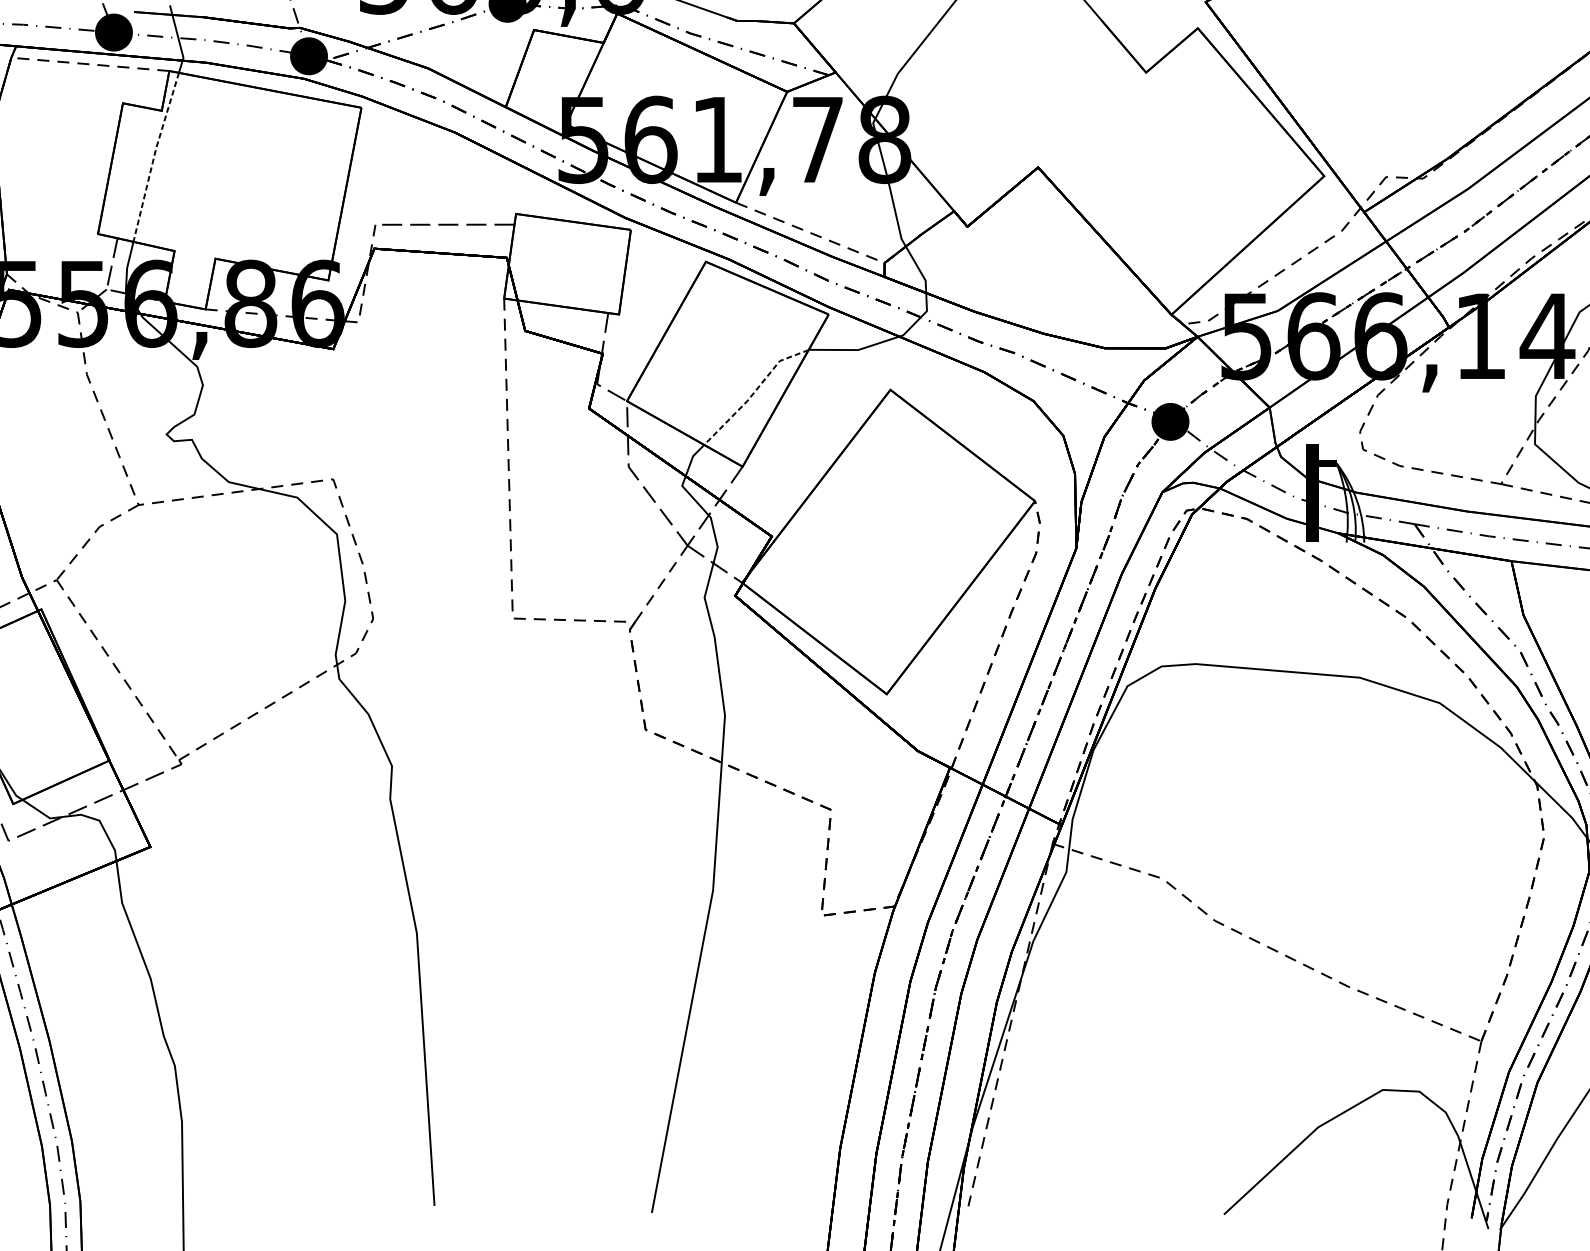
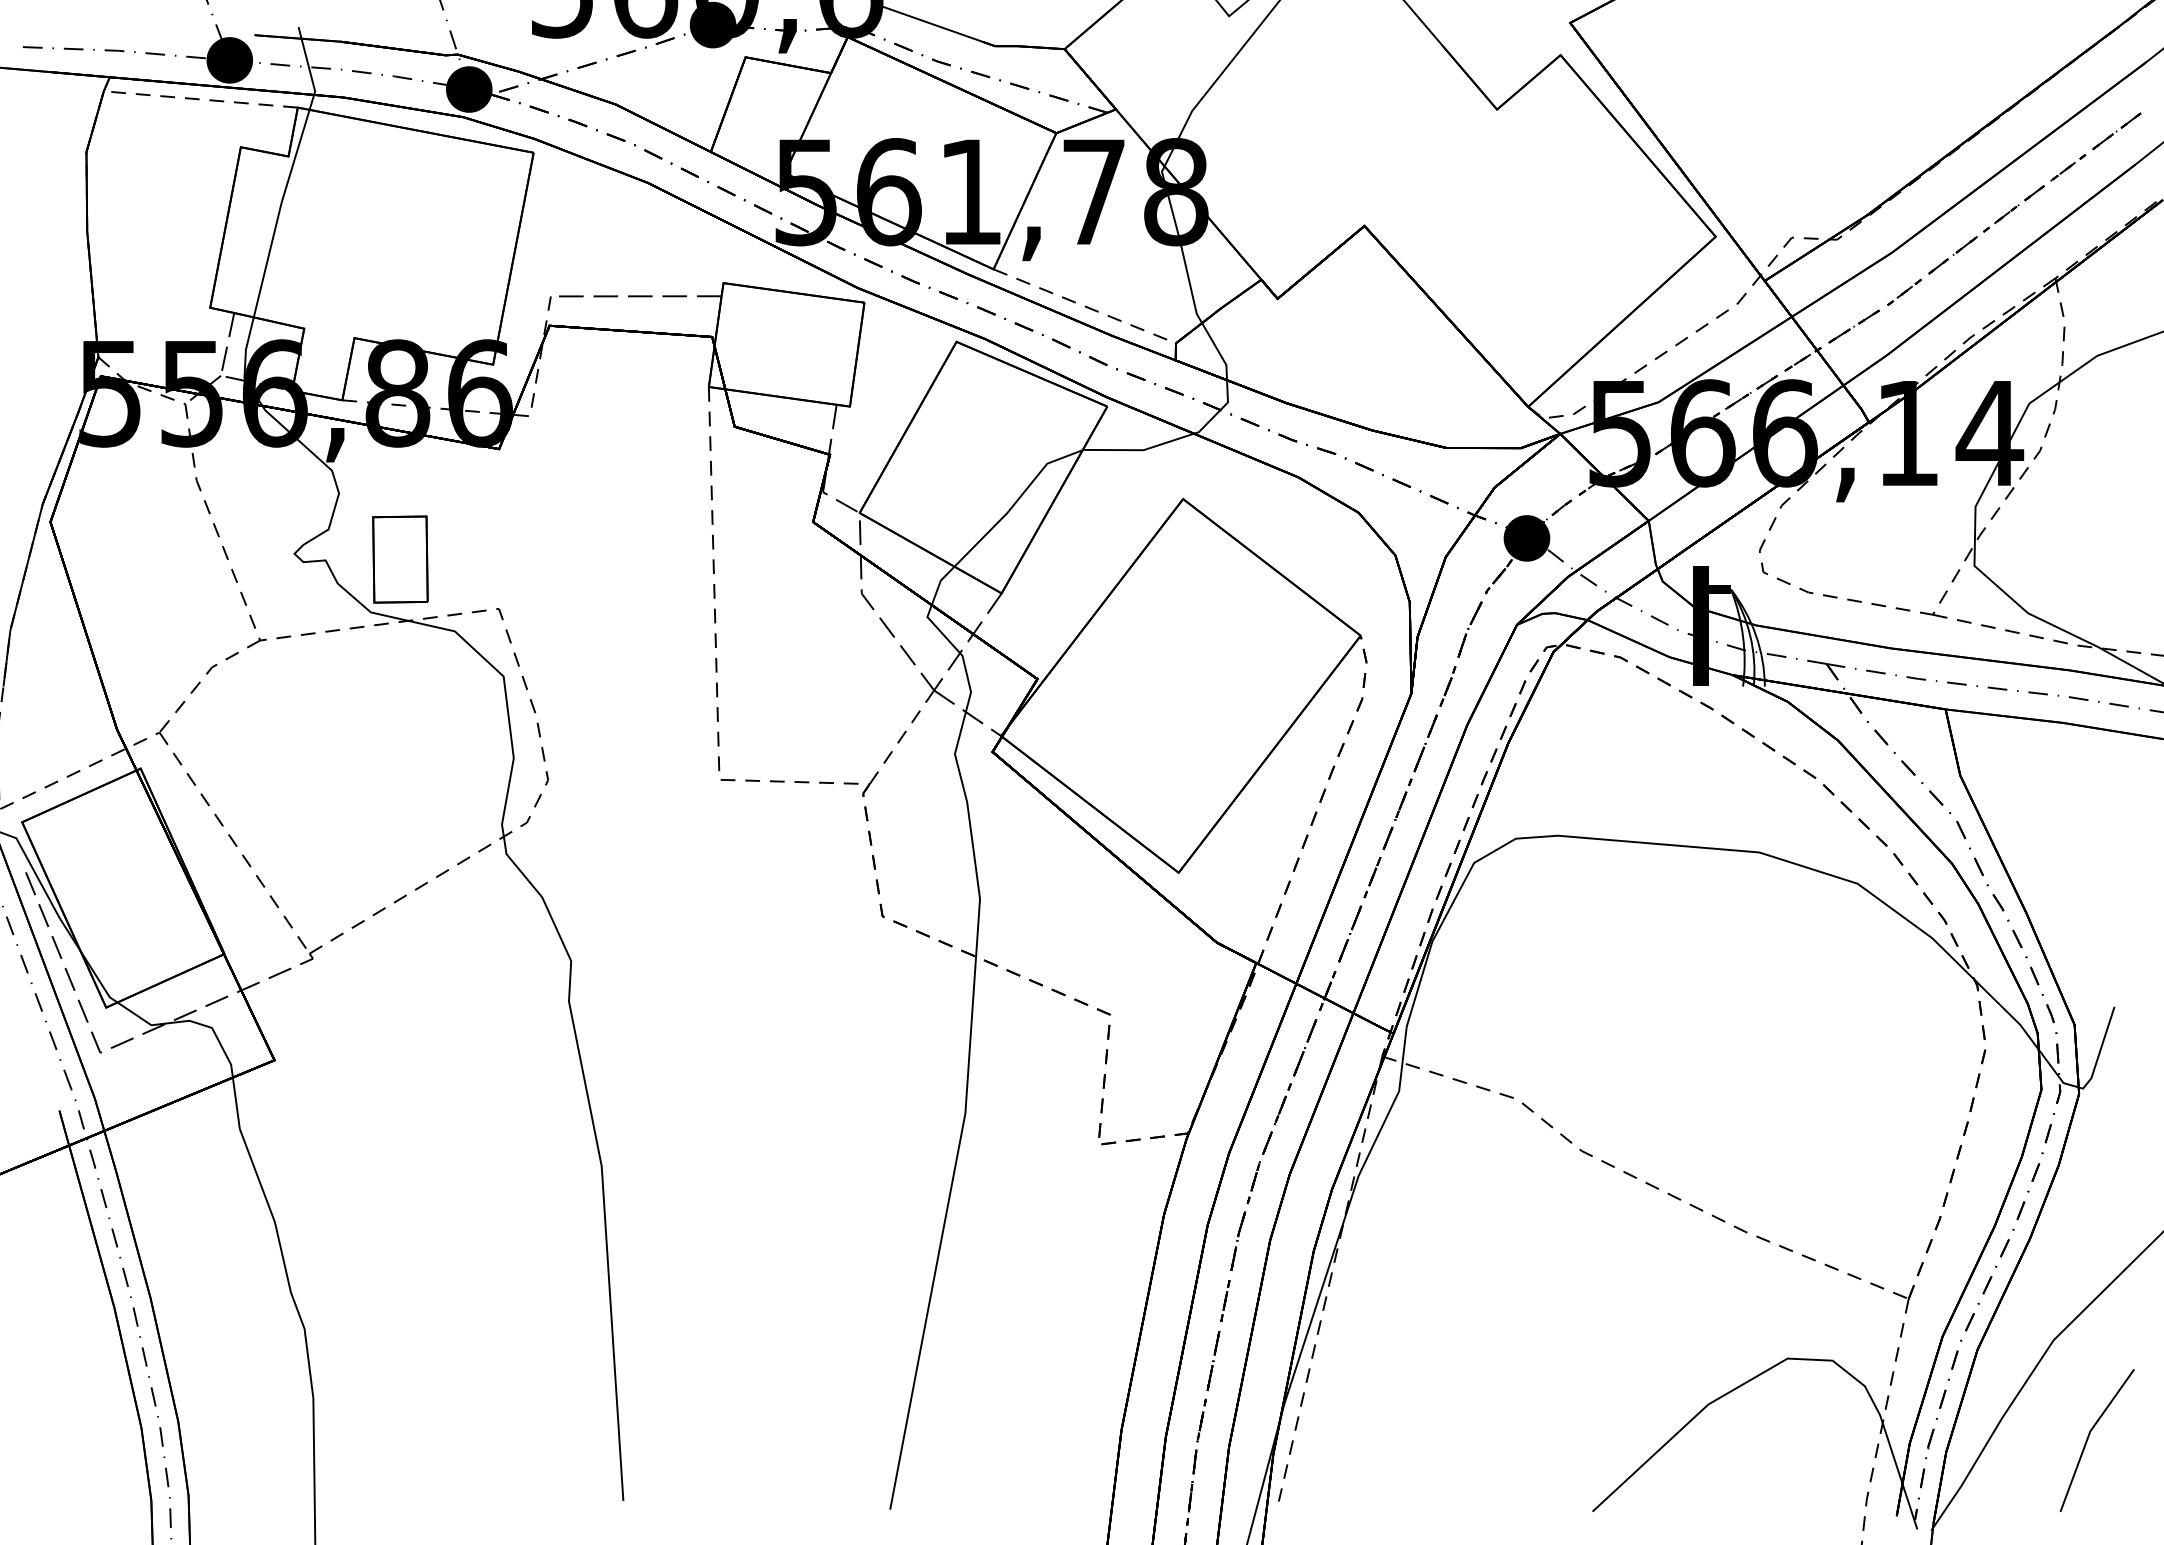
line: (154, 157) -> (279, 213), dashed -> solid
line: (753, 392) -> (1015, 502), dashed -> solid
part: (252, 439) -> (400, 559), added

